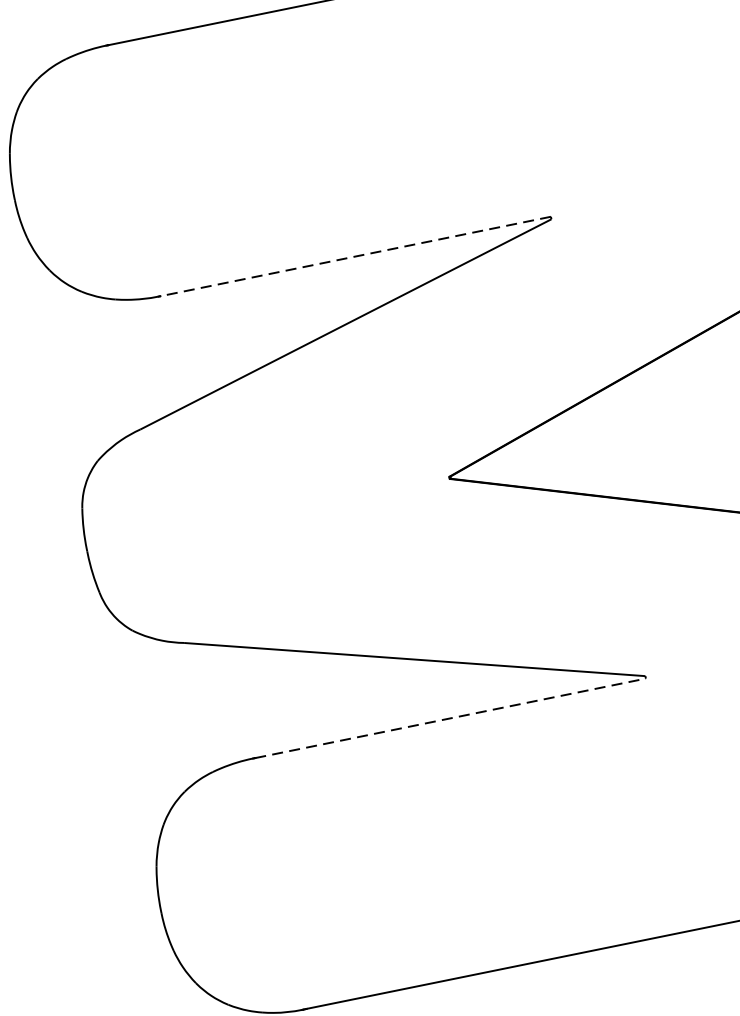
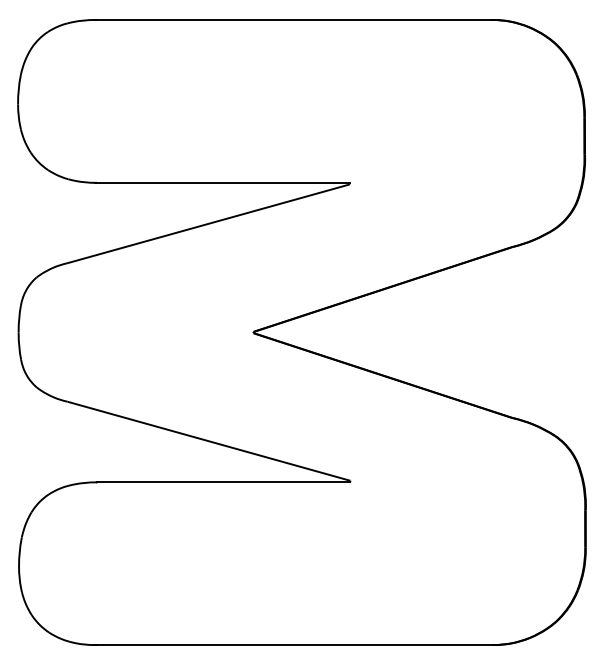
line: (356, 255) -> (223, 182), dashed -> solid
line: (450, 718) -> (223, 482), dashed -> solid

